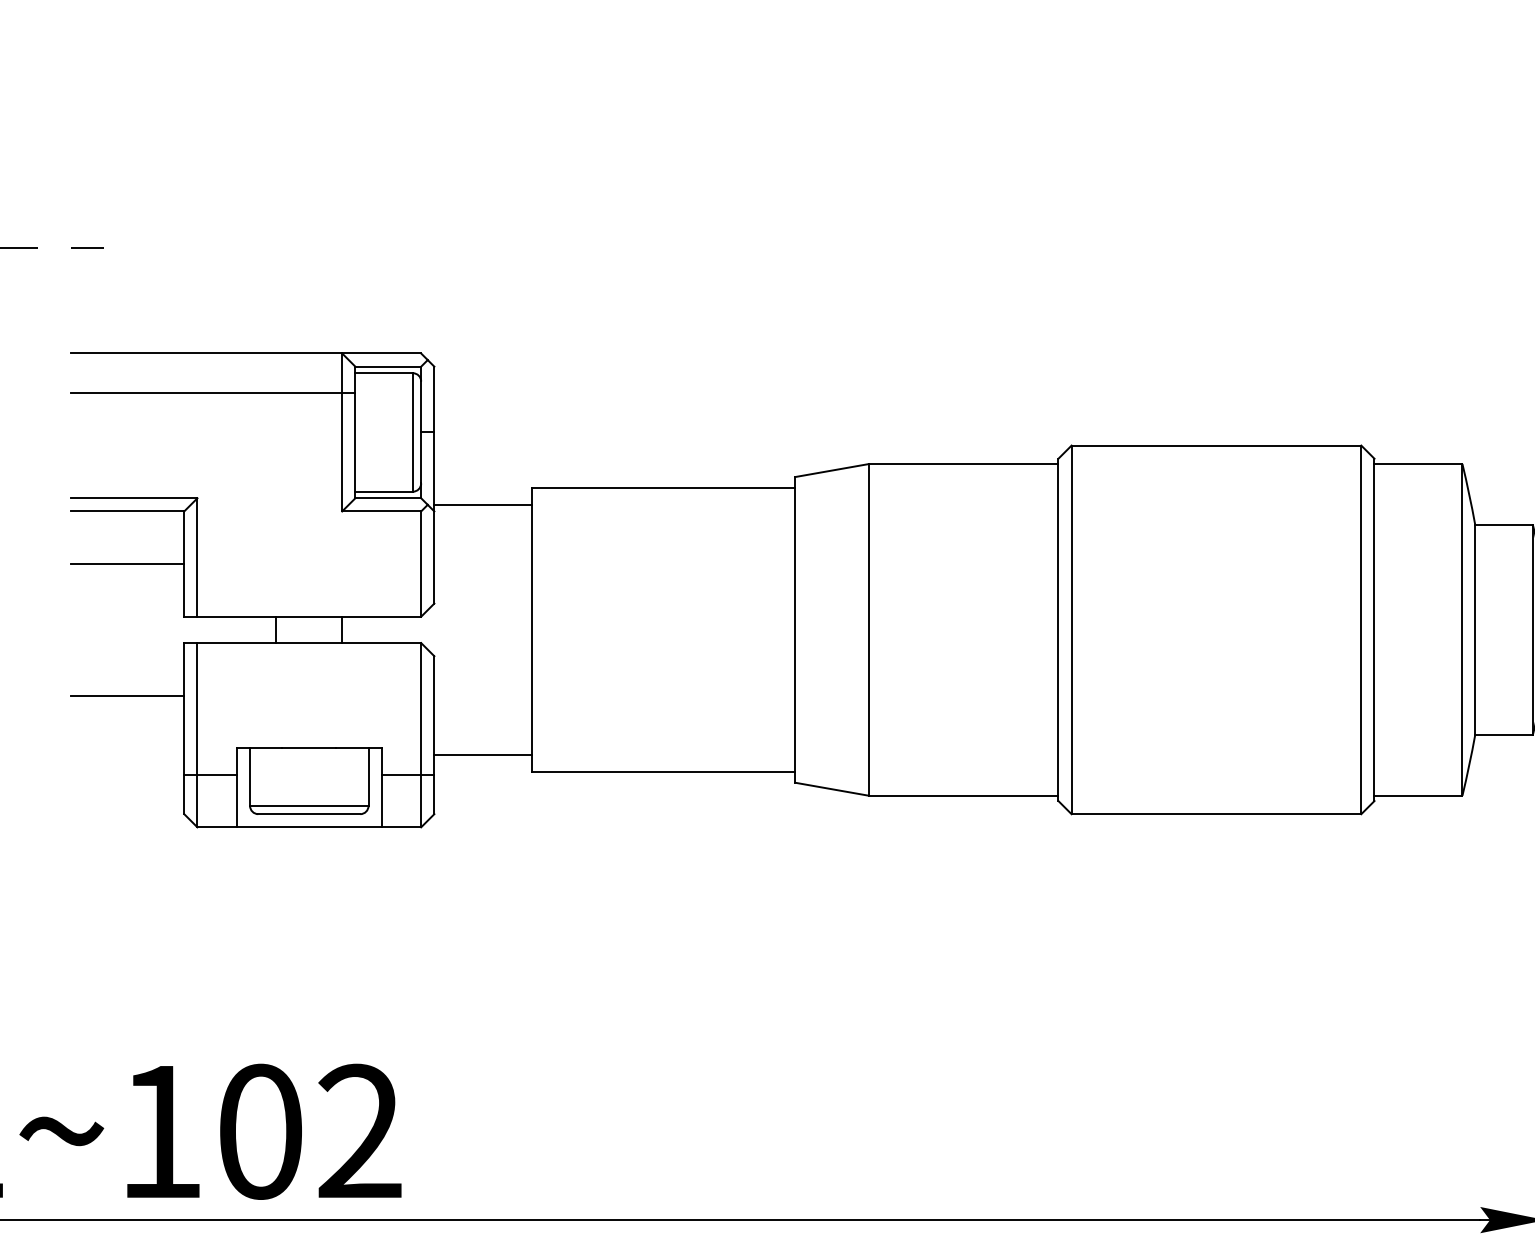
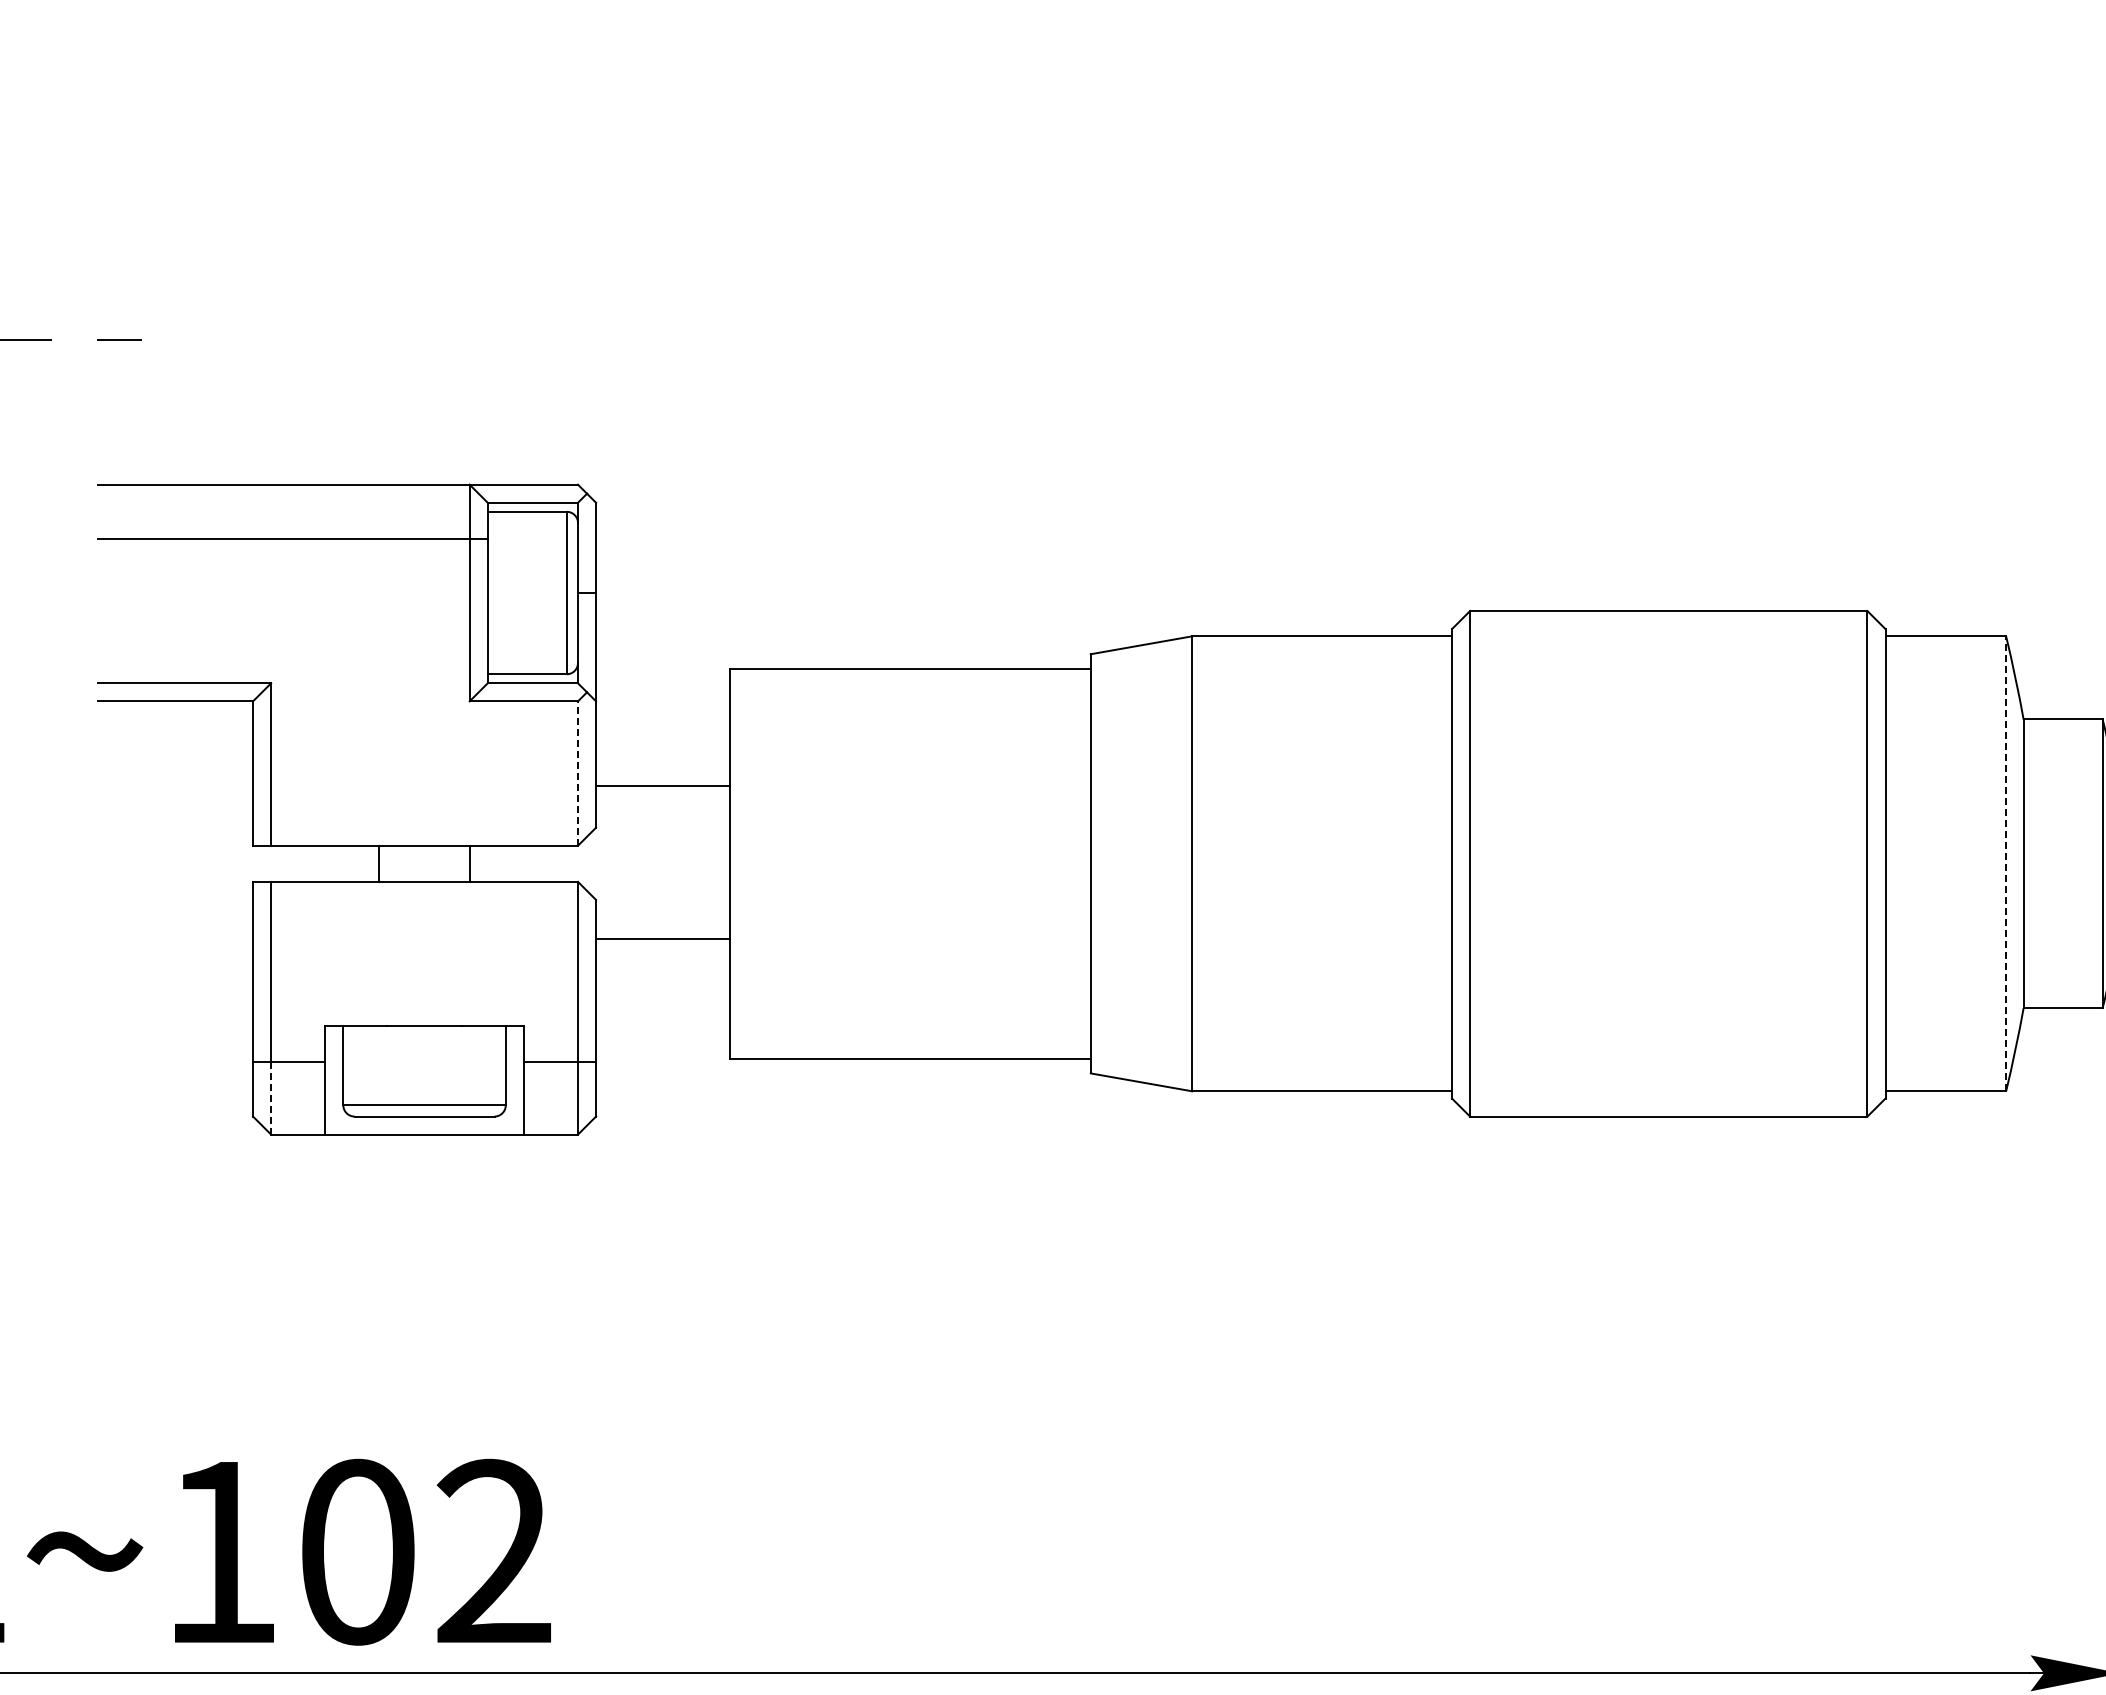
line: (482, 504) -> (662, 786), moved
line: (127, 564) -> (175, 773), removed
line: (421, 564) -> (578, 773), solid -> dashed
line: (1462, 629) -> (2006, 863), solid -> dashed
line: (127, 696) -> (175, 954), removed
line: (482, 755) -> (662, 939), moved
line: (197, 801) -> (271, 1099), solid -> dashed

